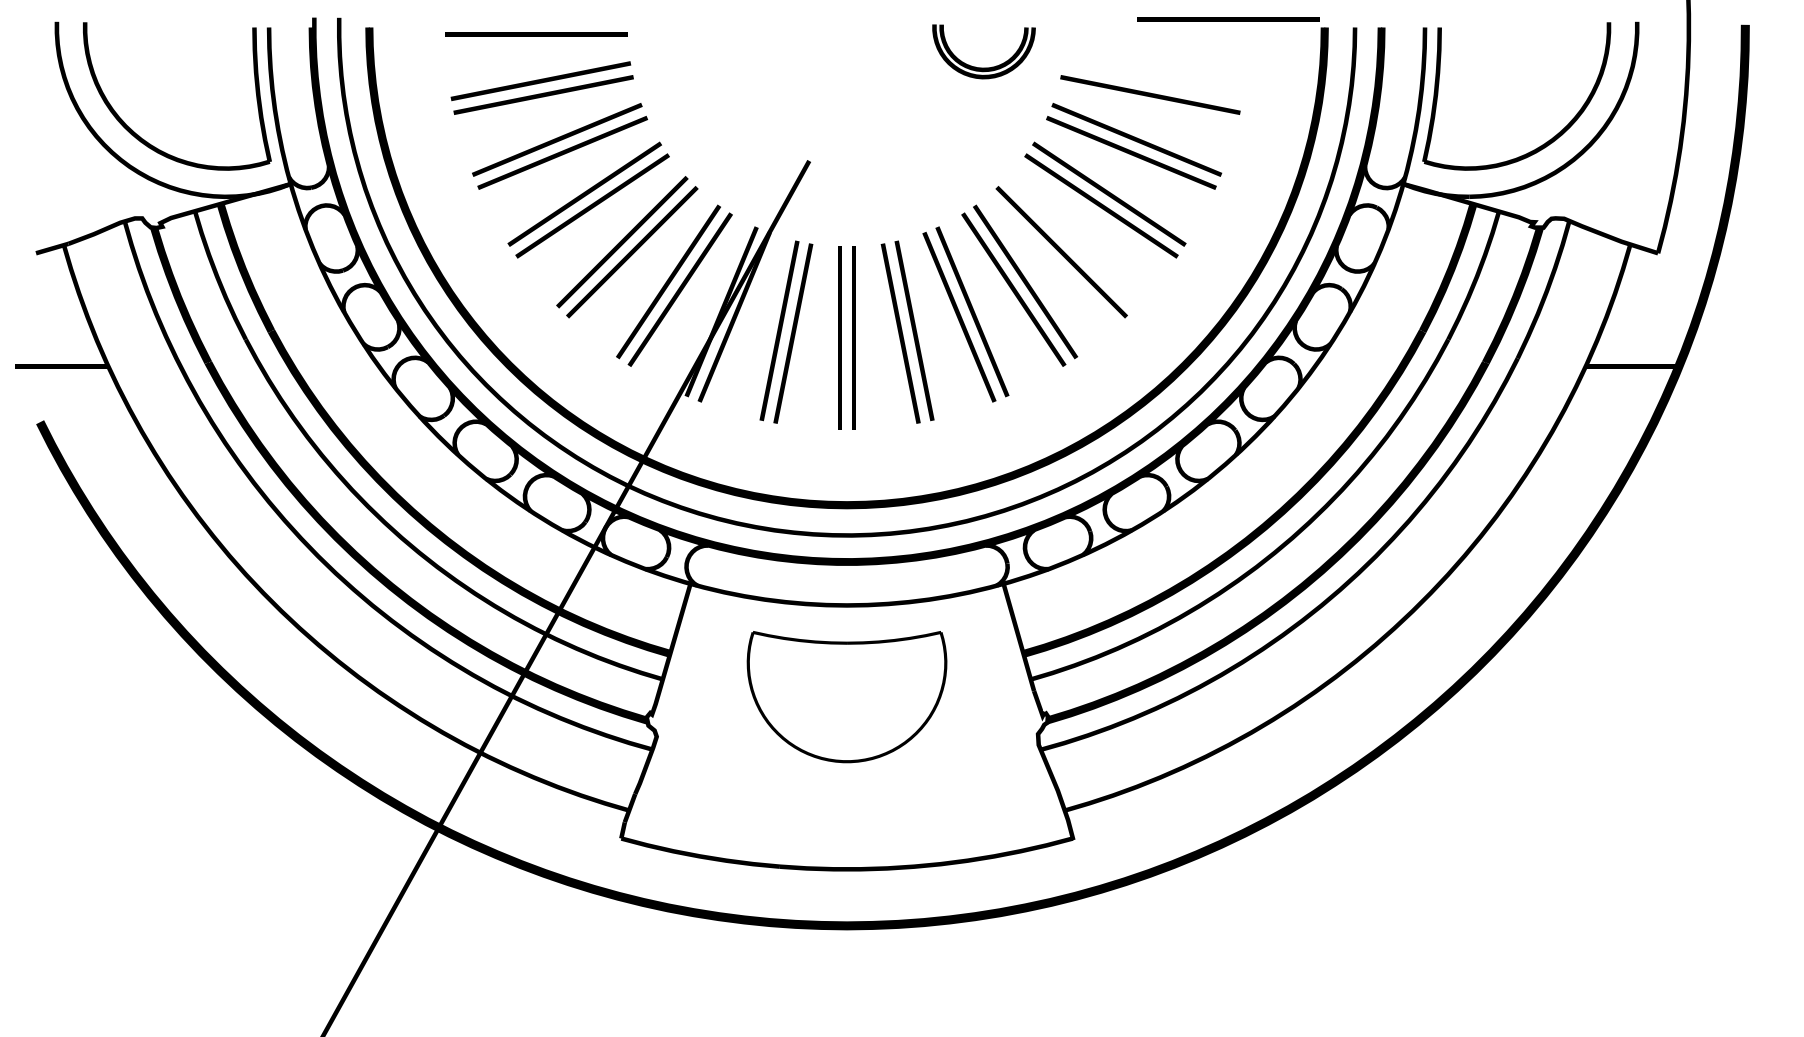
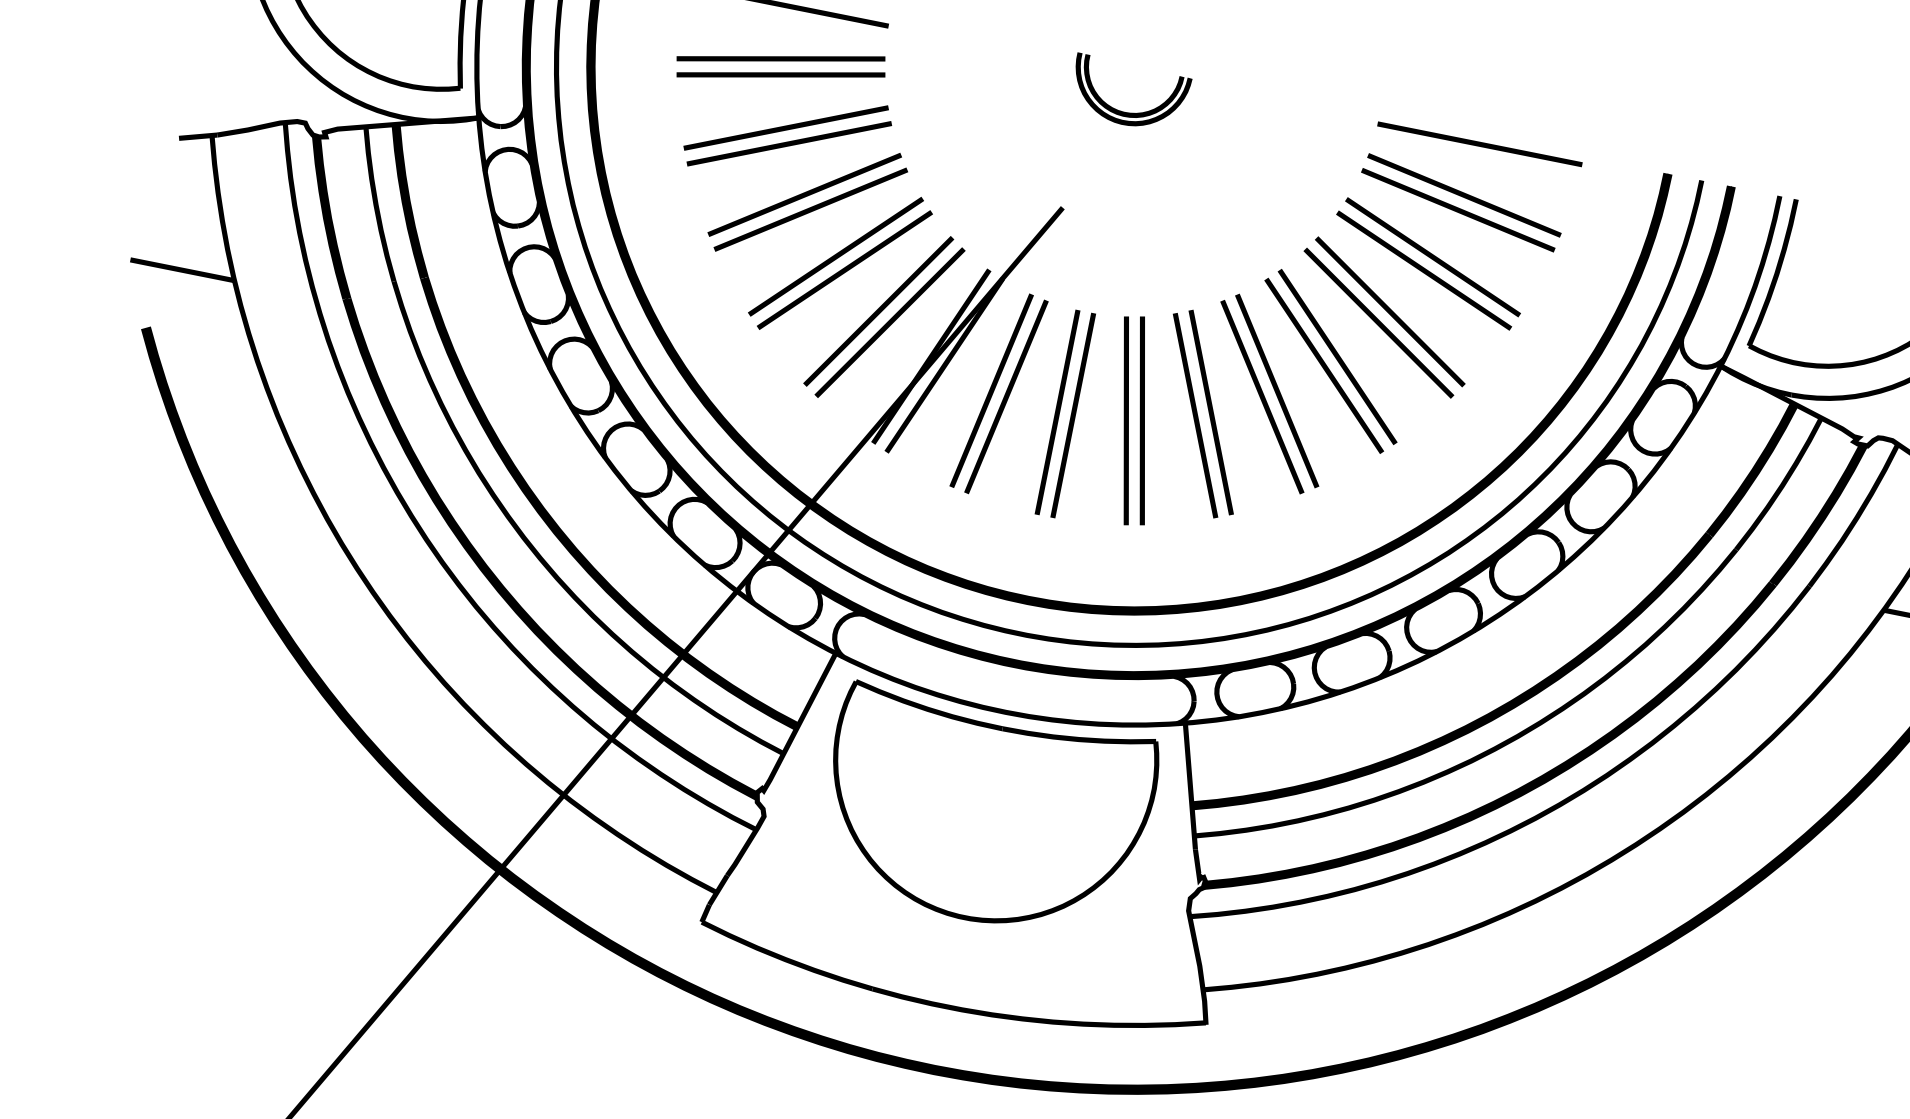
line: (1228, 19) -> (1479, 144), moved
part: (983, 67) -> (1125, 111), moved
line: (1153, 81) -> (1464, 195), added
line: (1071, 242) -> (1337, 357), added
part: (846, 696) -> (984, 813), size x1.43

